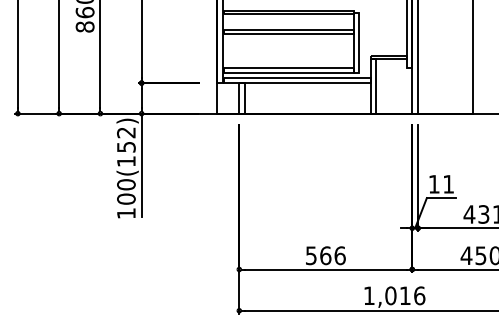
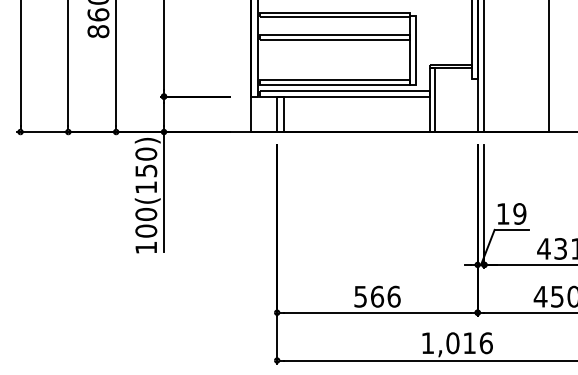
text: (126, 132) -> (146, 153), 100(152) -> 100(150)
text: (448, 183) -> (519, 213), 11 -> 19

